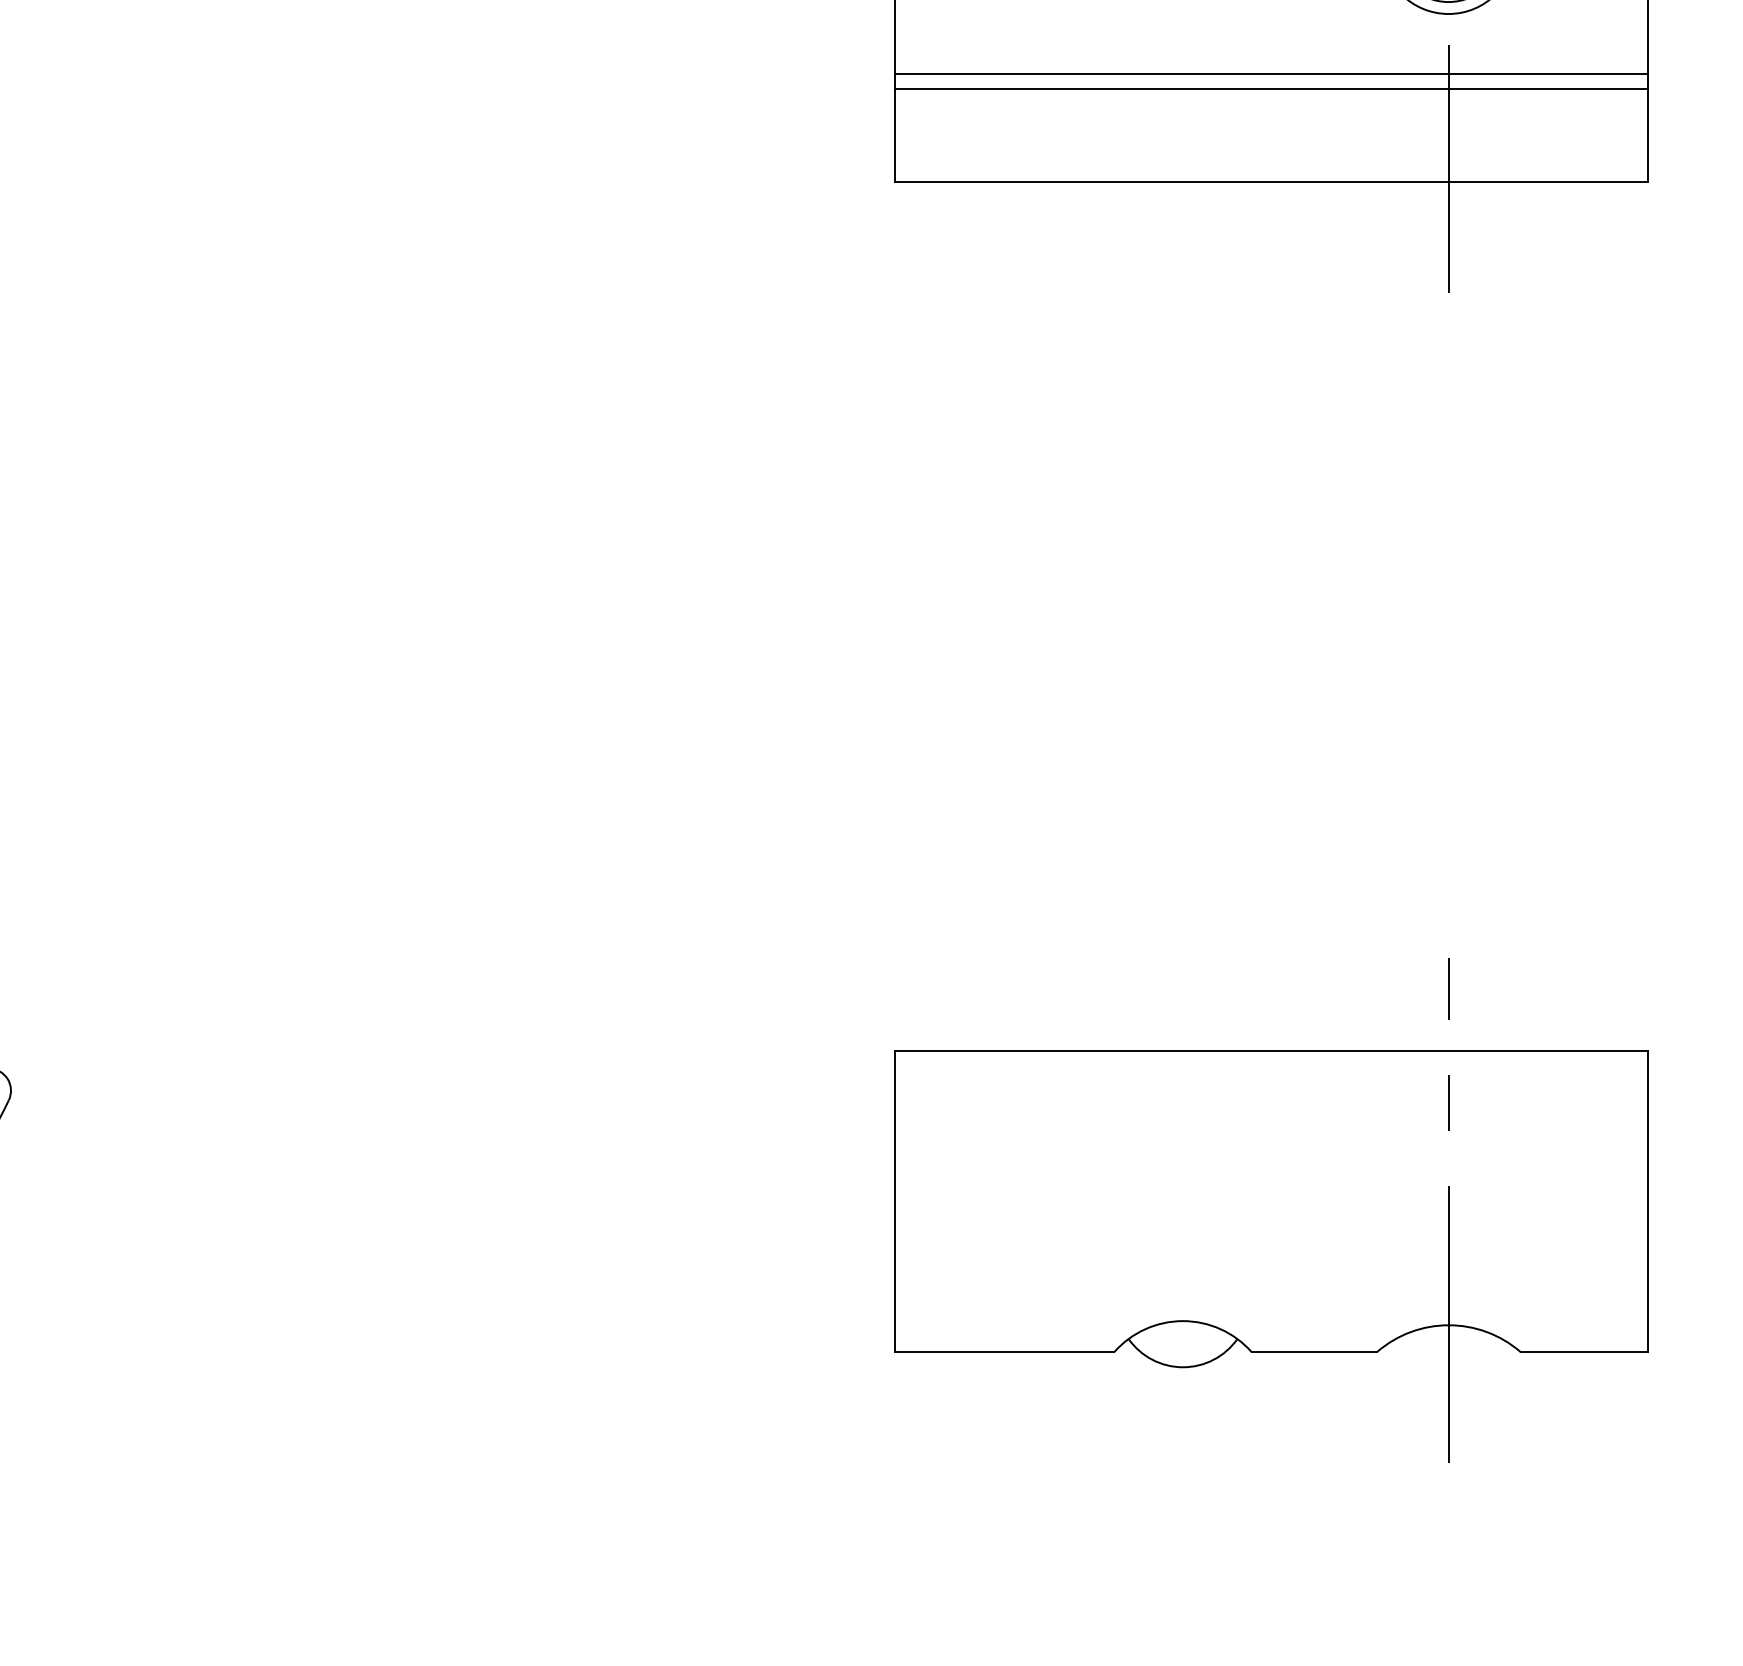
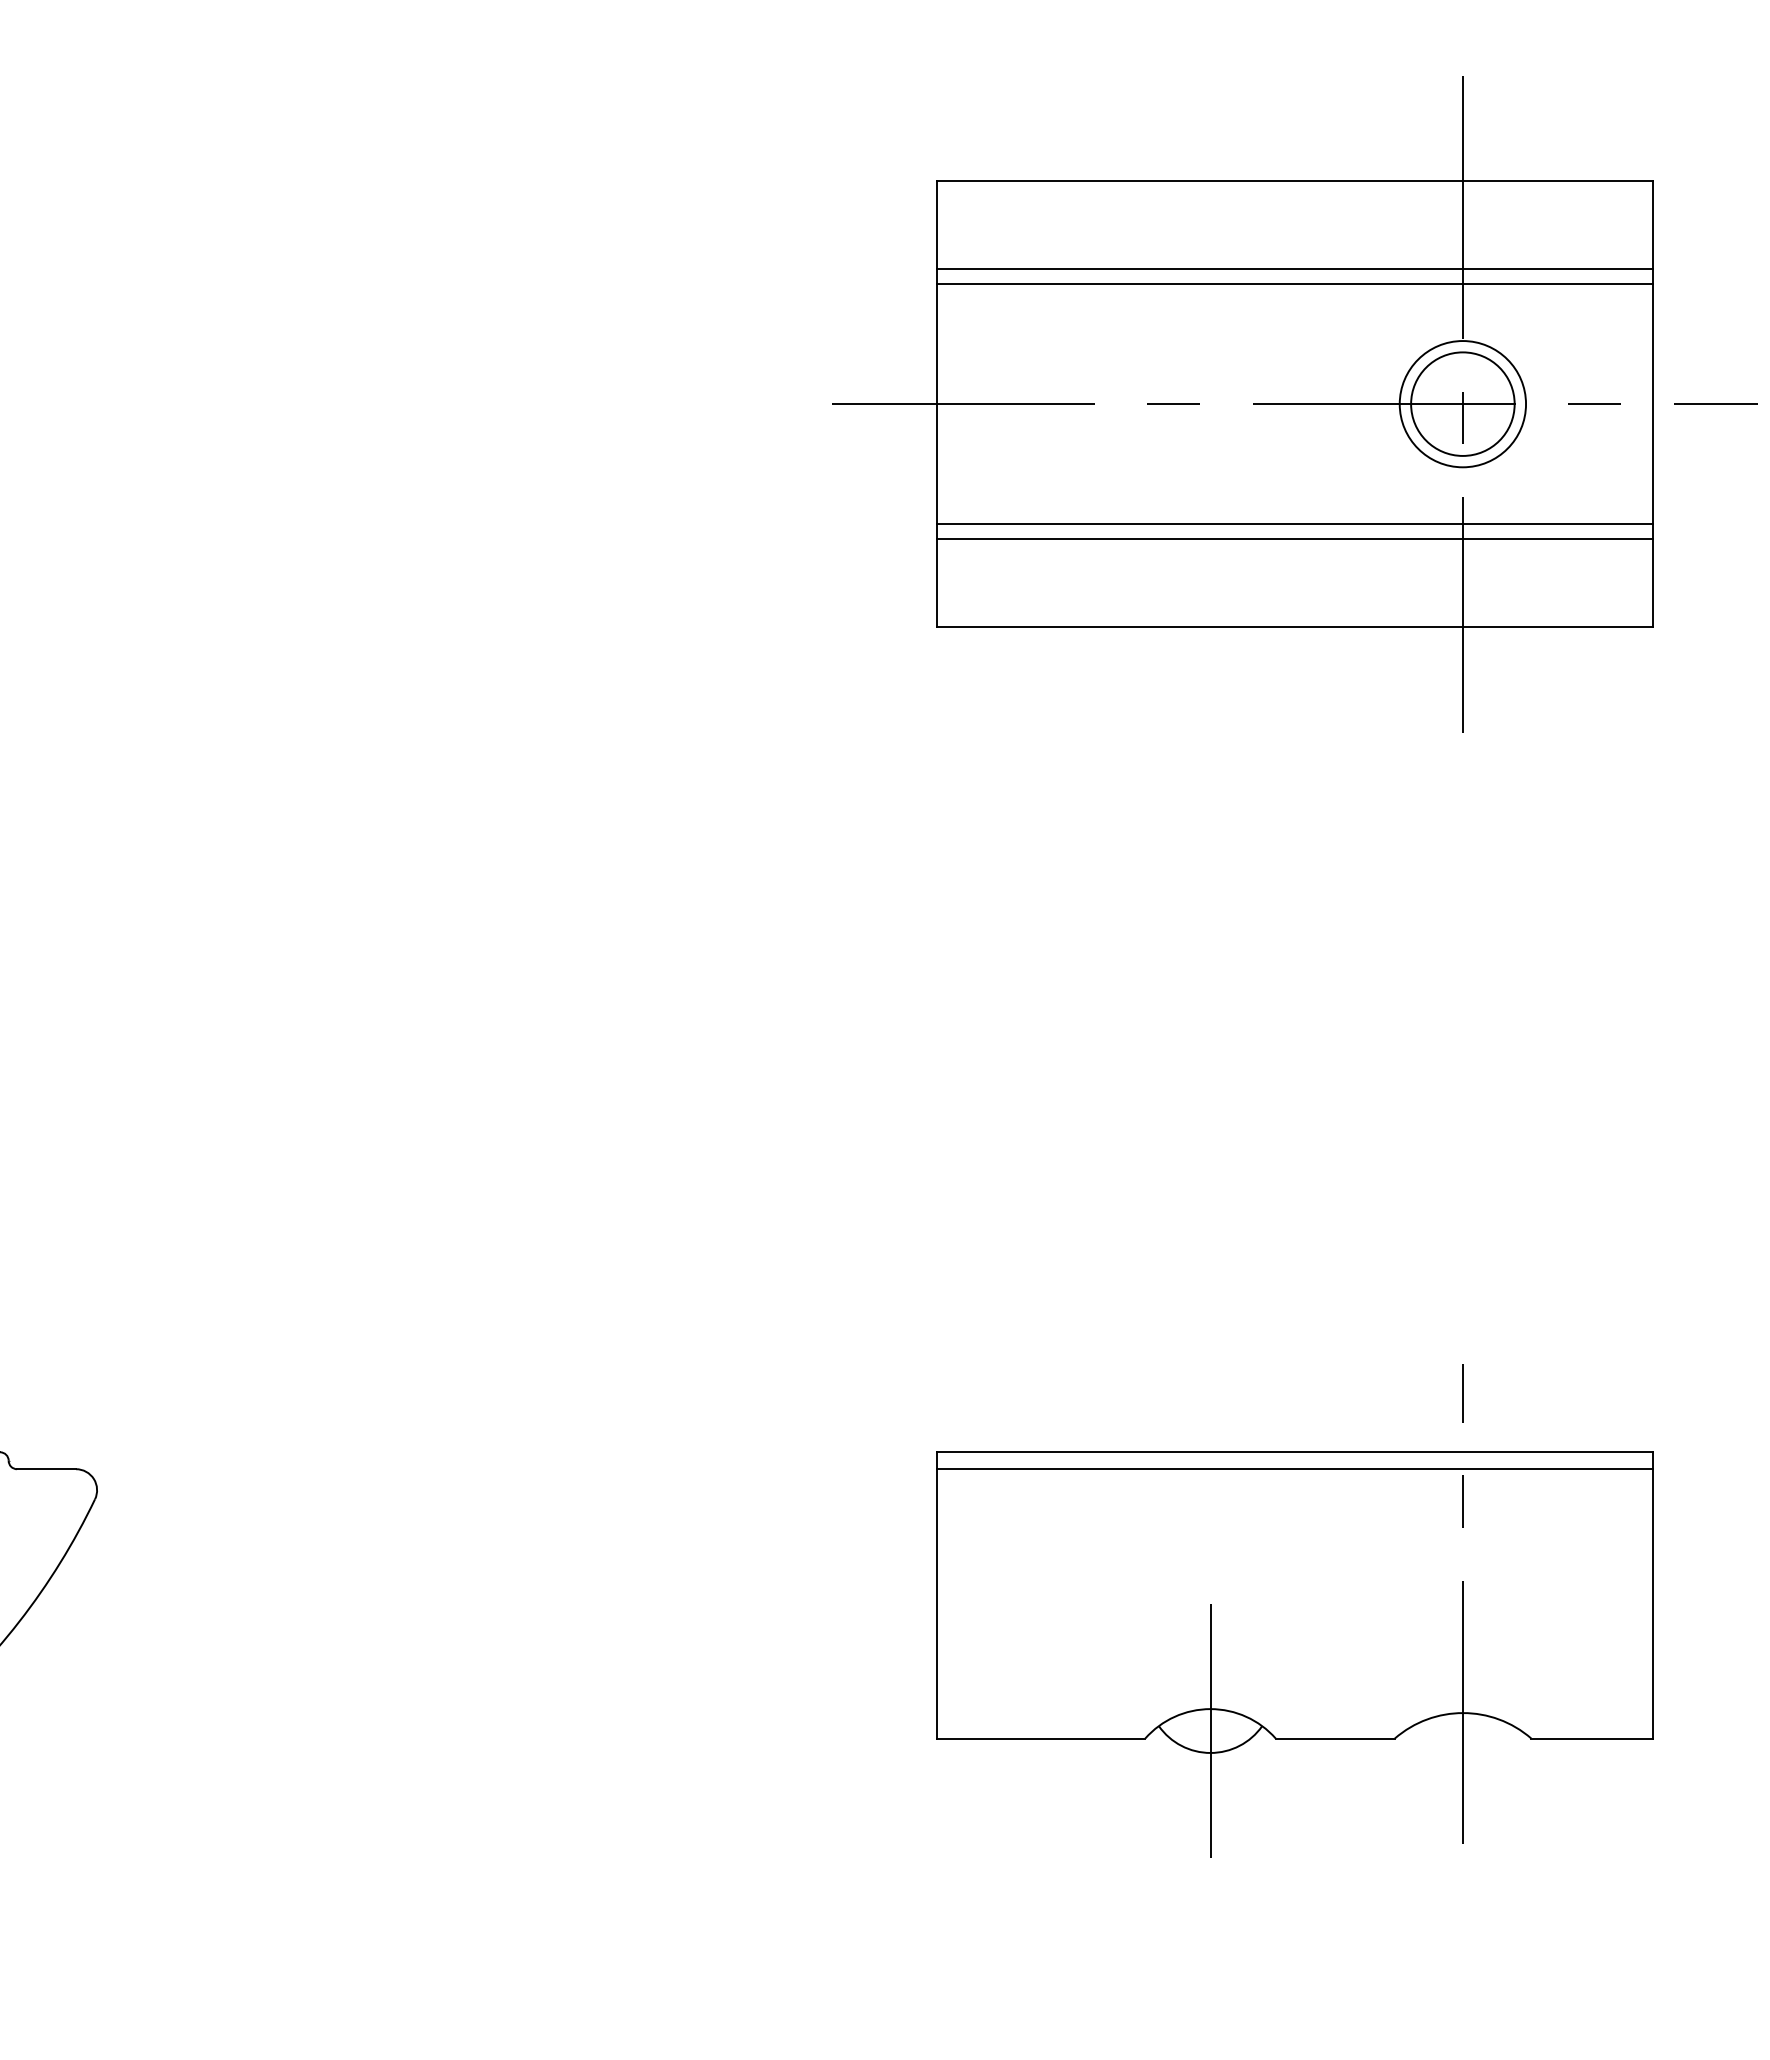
line: (1271, 1068) -> (1294, 1469), added
line: (1182, 1343) -> (1210, 1730), added

